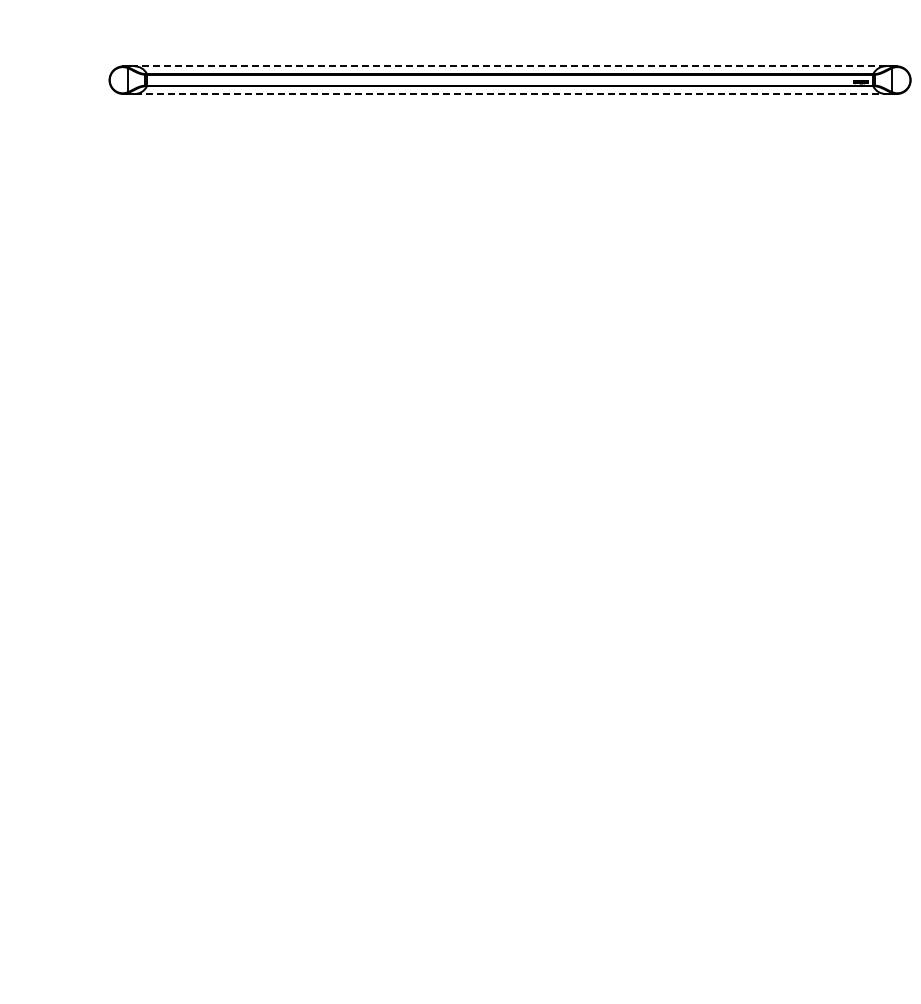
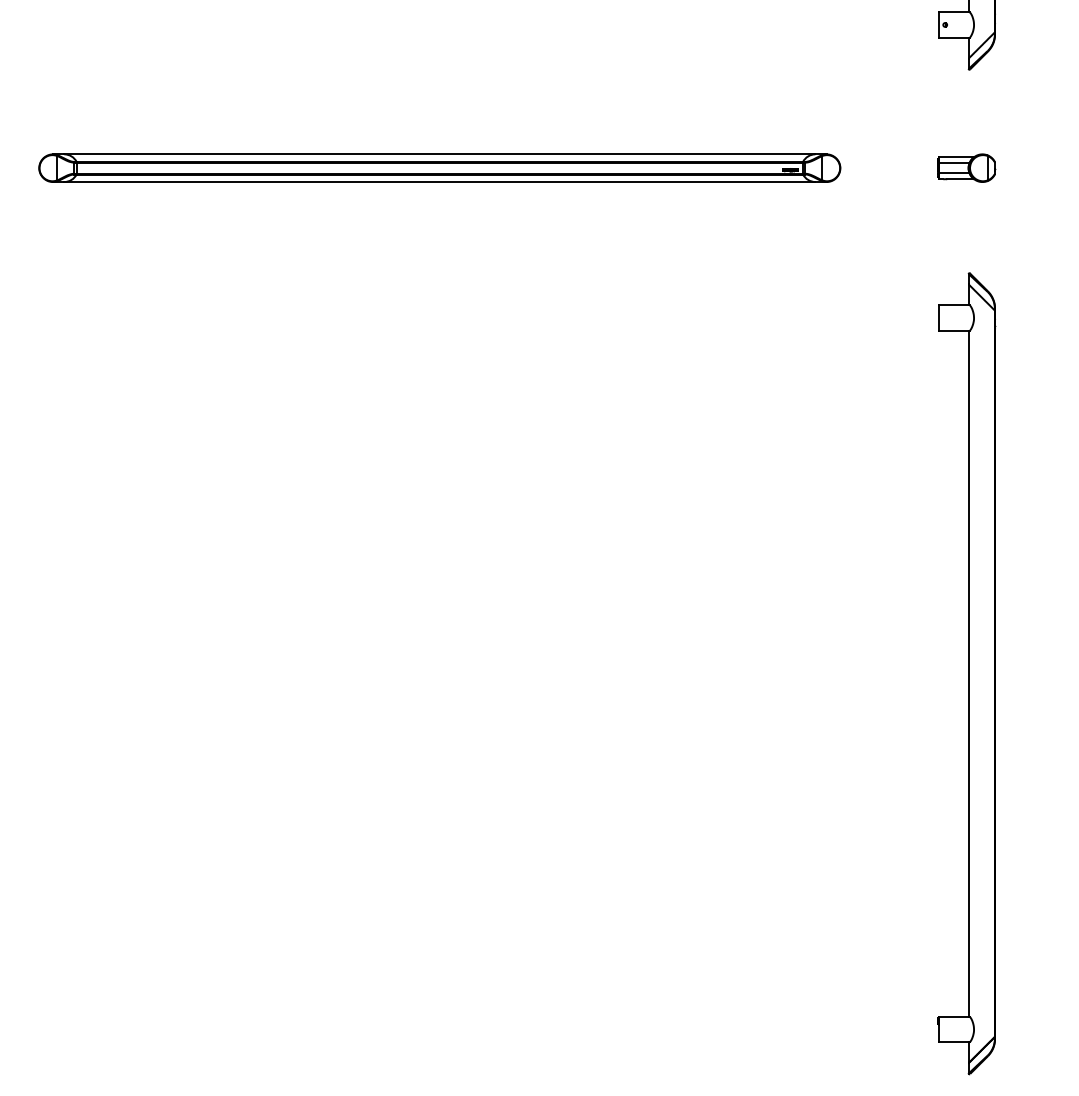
line: (509, 66) -> (439, 154), dashed -> solid
line: (509, 94) -> (439, 182), dashed -> solid

